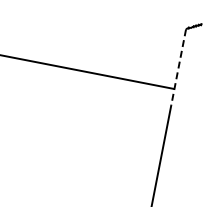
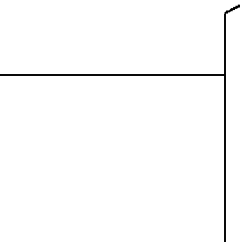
line: (178, 67) -> (224, 52), dashed -> solid

